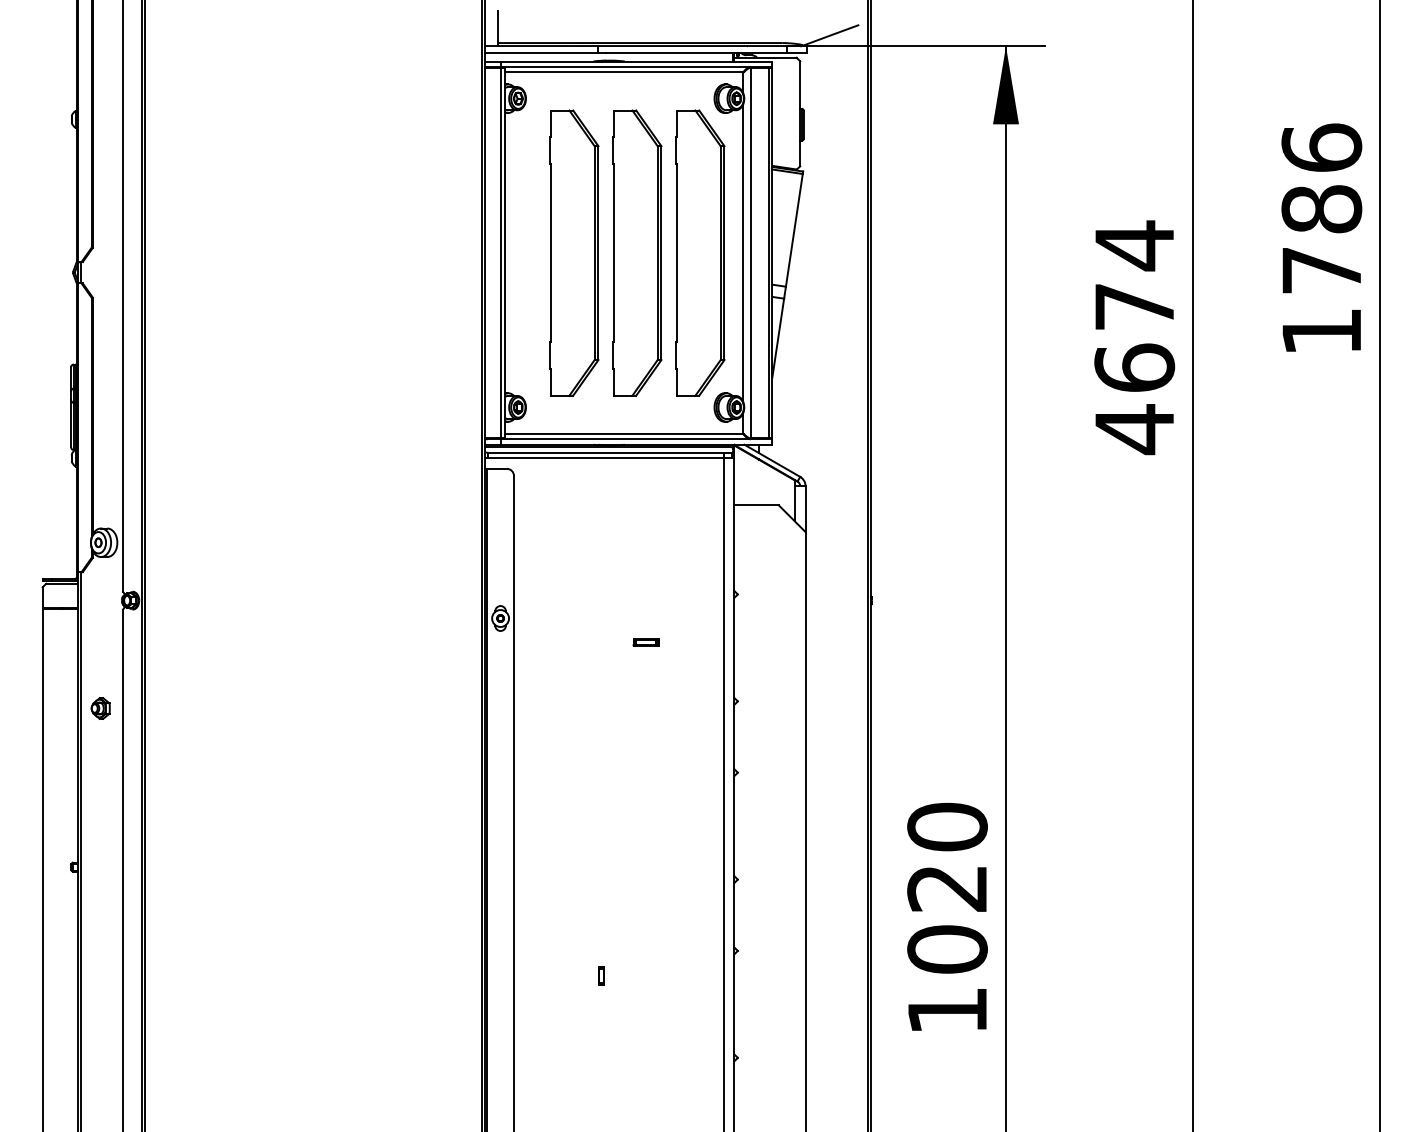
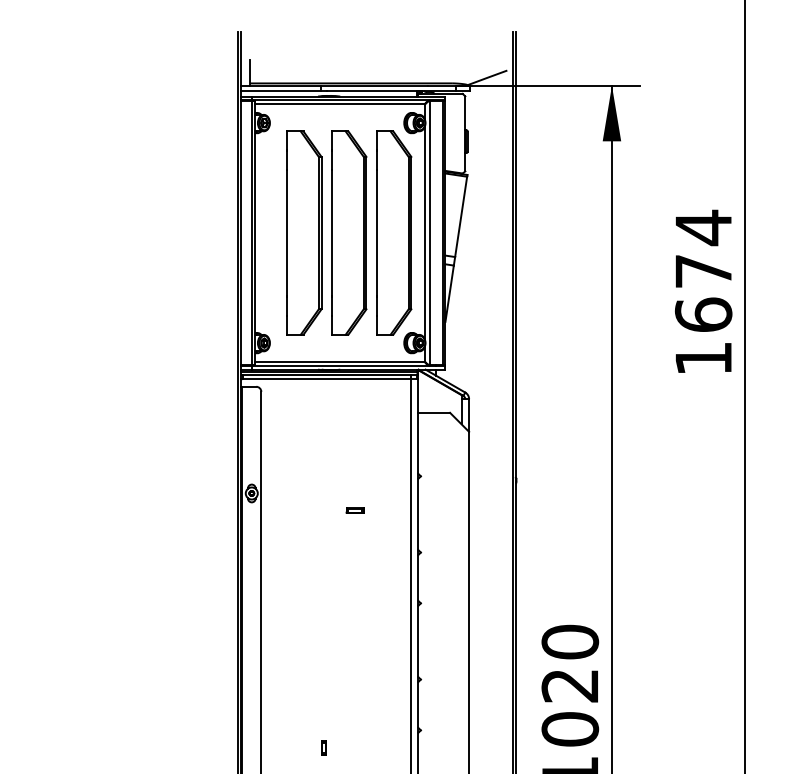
text: (1134, 429) -> (703, 358), 4674 -> 1674

